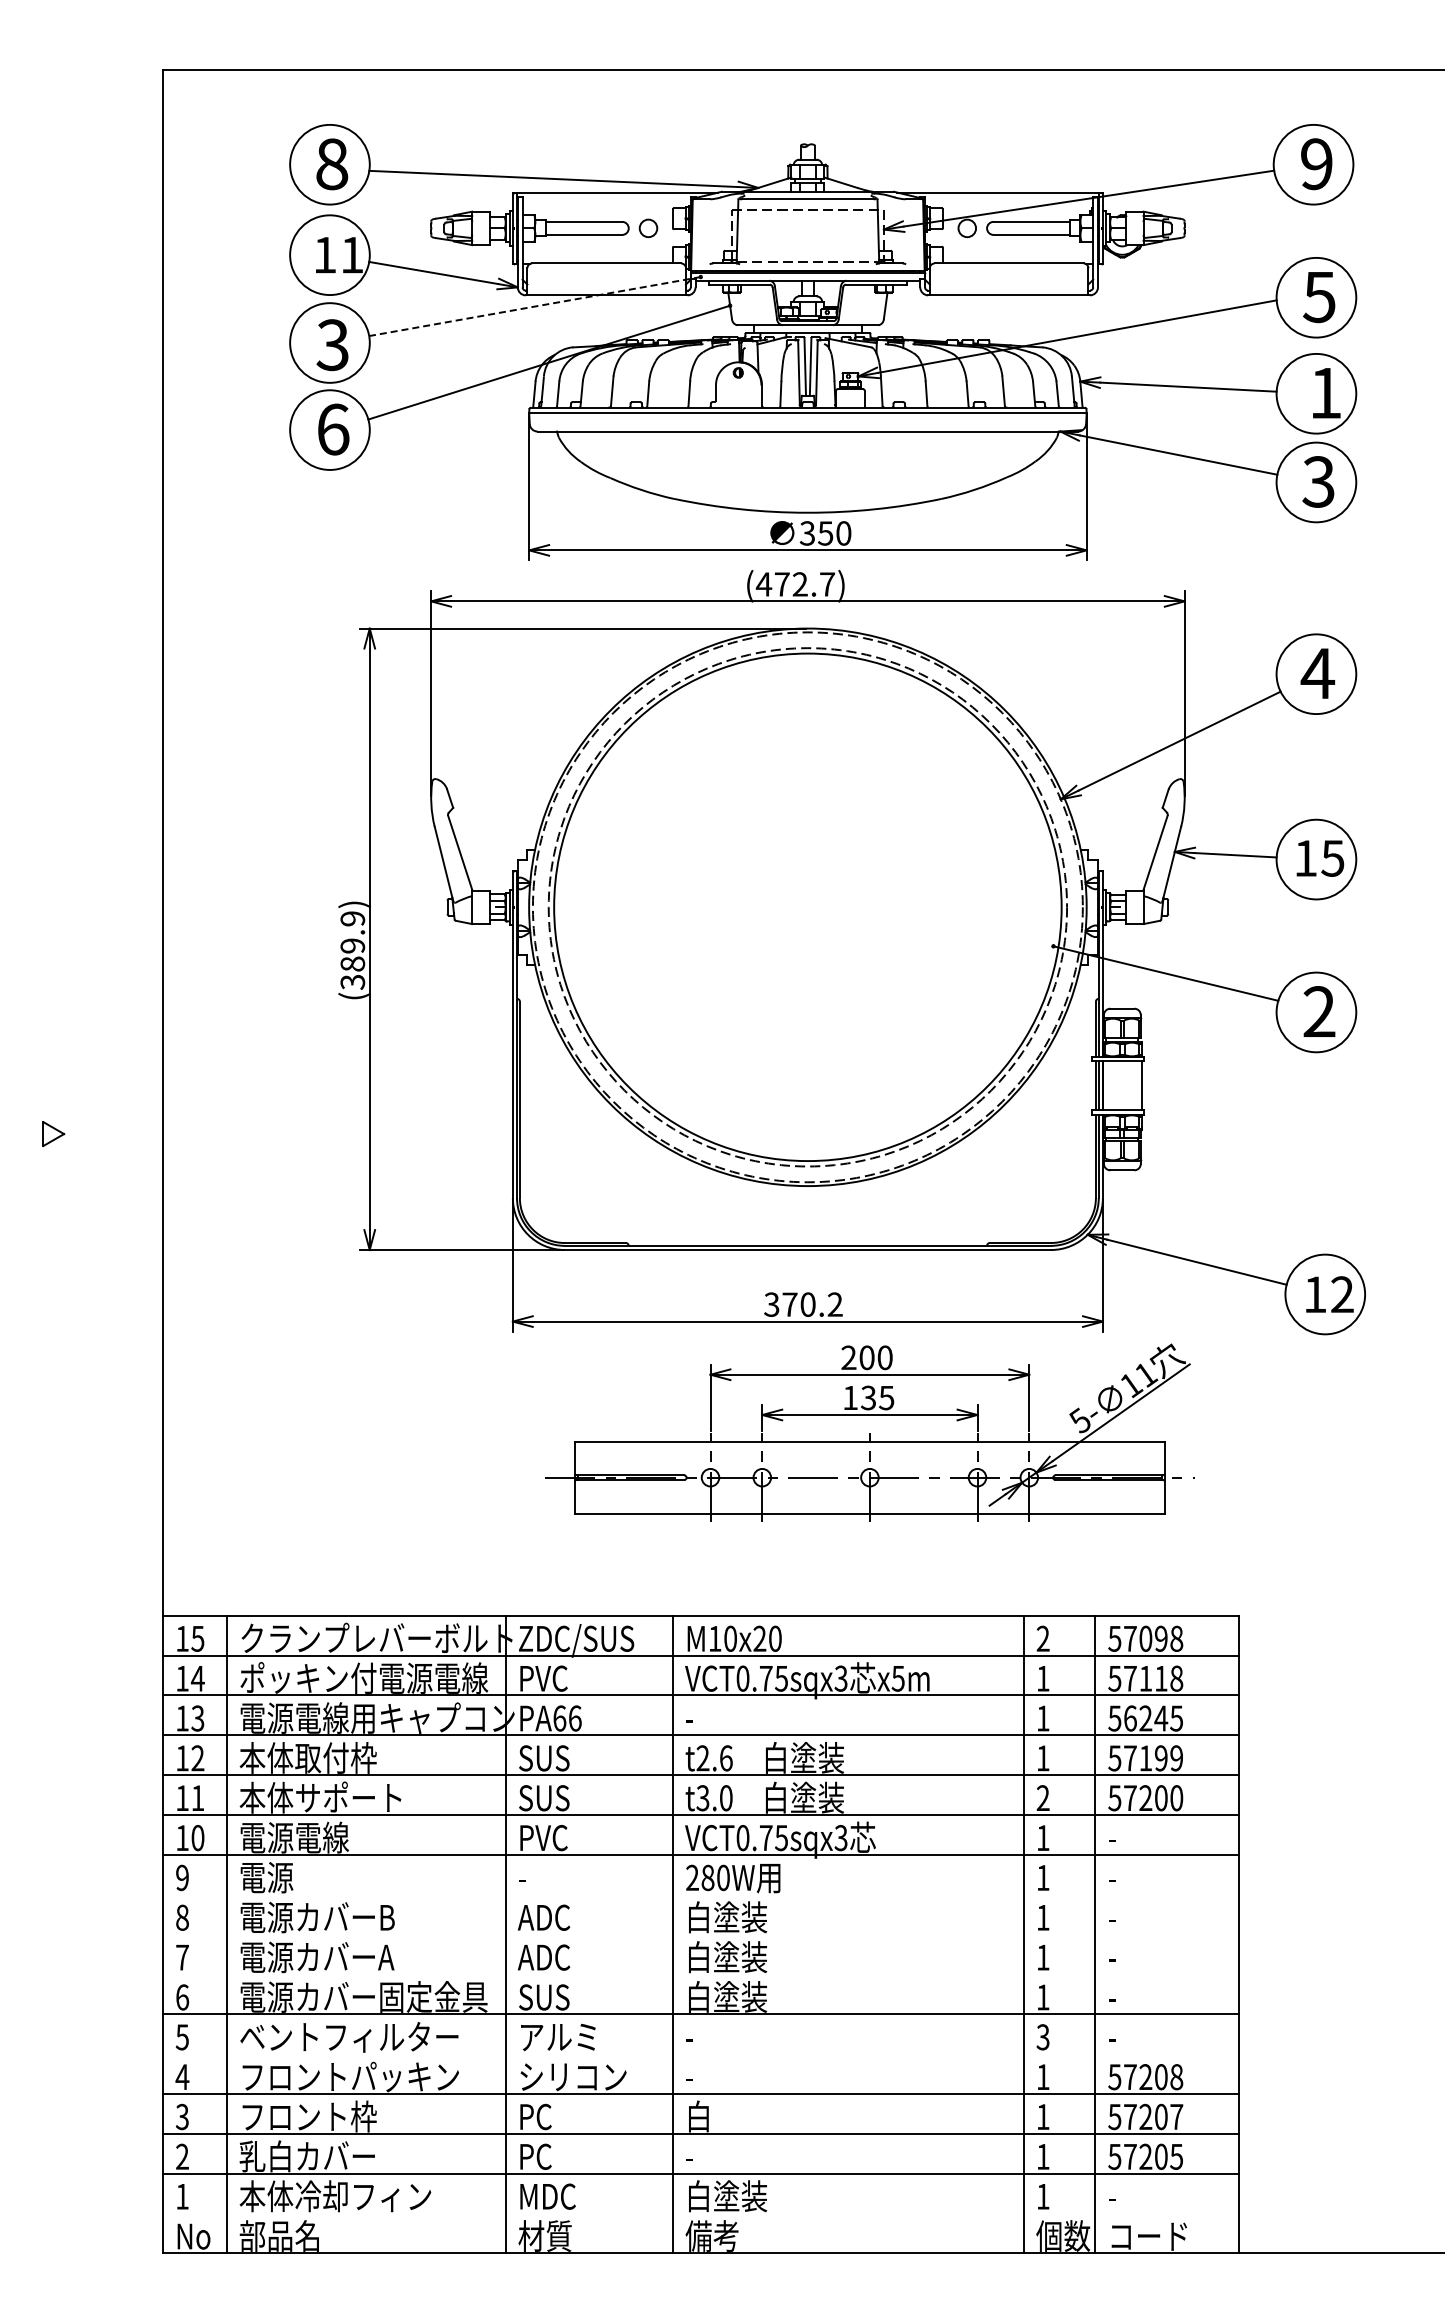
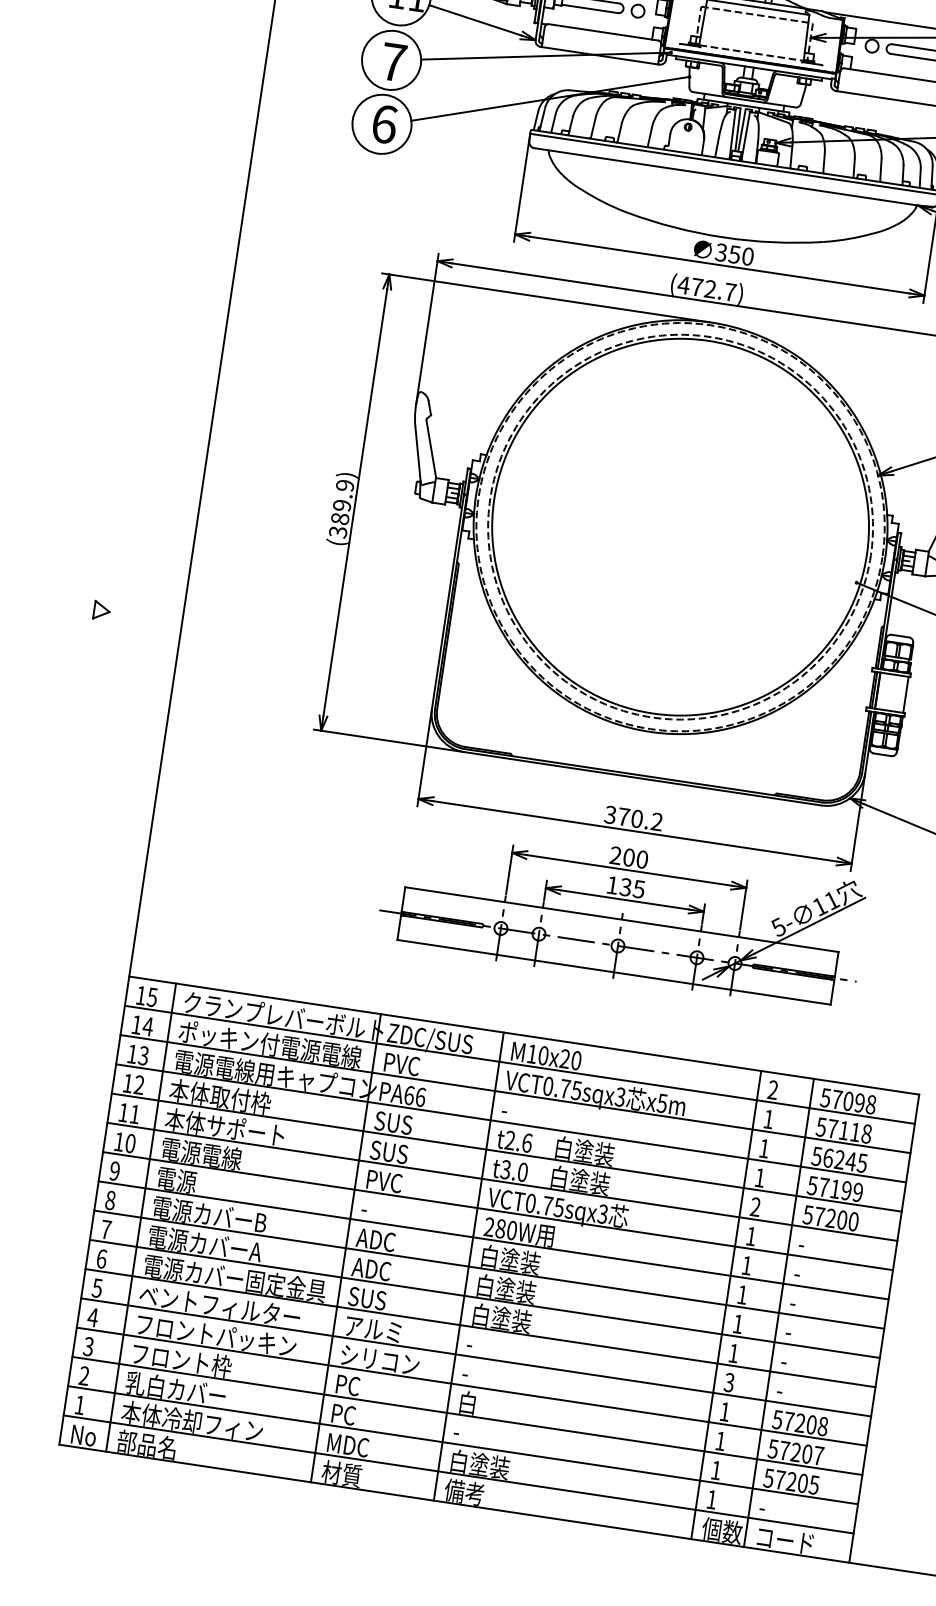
line: (534, 306) -> (545, 56), dashed -> solid
text: (332, 345) -> (393, 62), 3 -> 7
part: (869, 1432) -> (622, 912), moved
line: (700, 1894) -> (493, 1240), added
line: (700, 1934) -> (489, 1269), added
line: (700, 1974) -> (484, 1298), added
line: (700, 2054) -> (475, 1357), added
line: (700, 2213) -> (458, 1474), added

